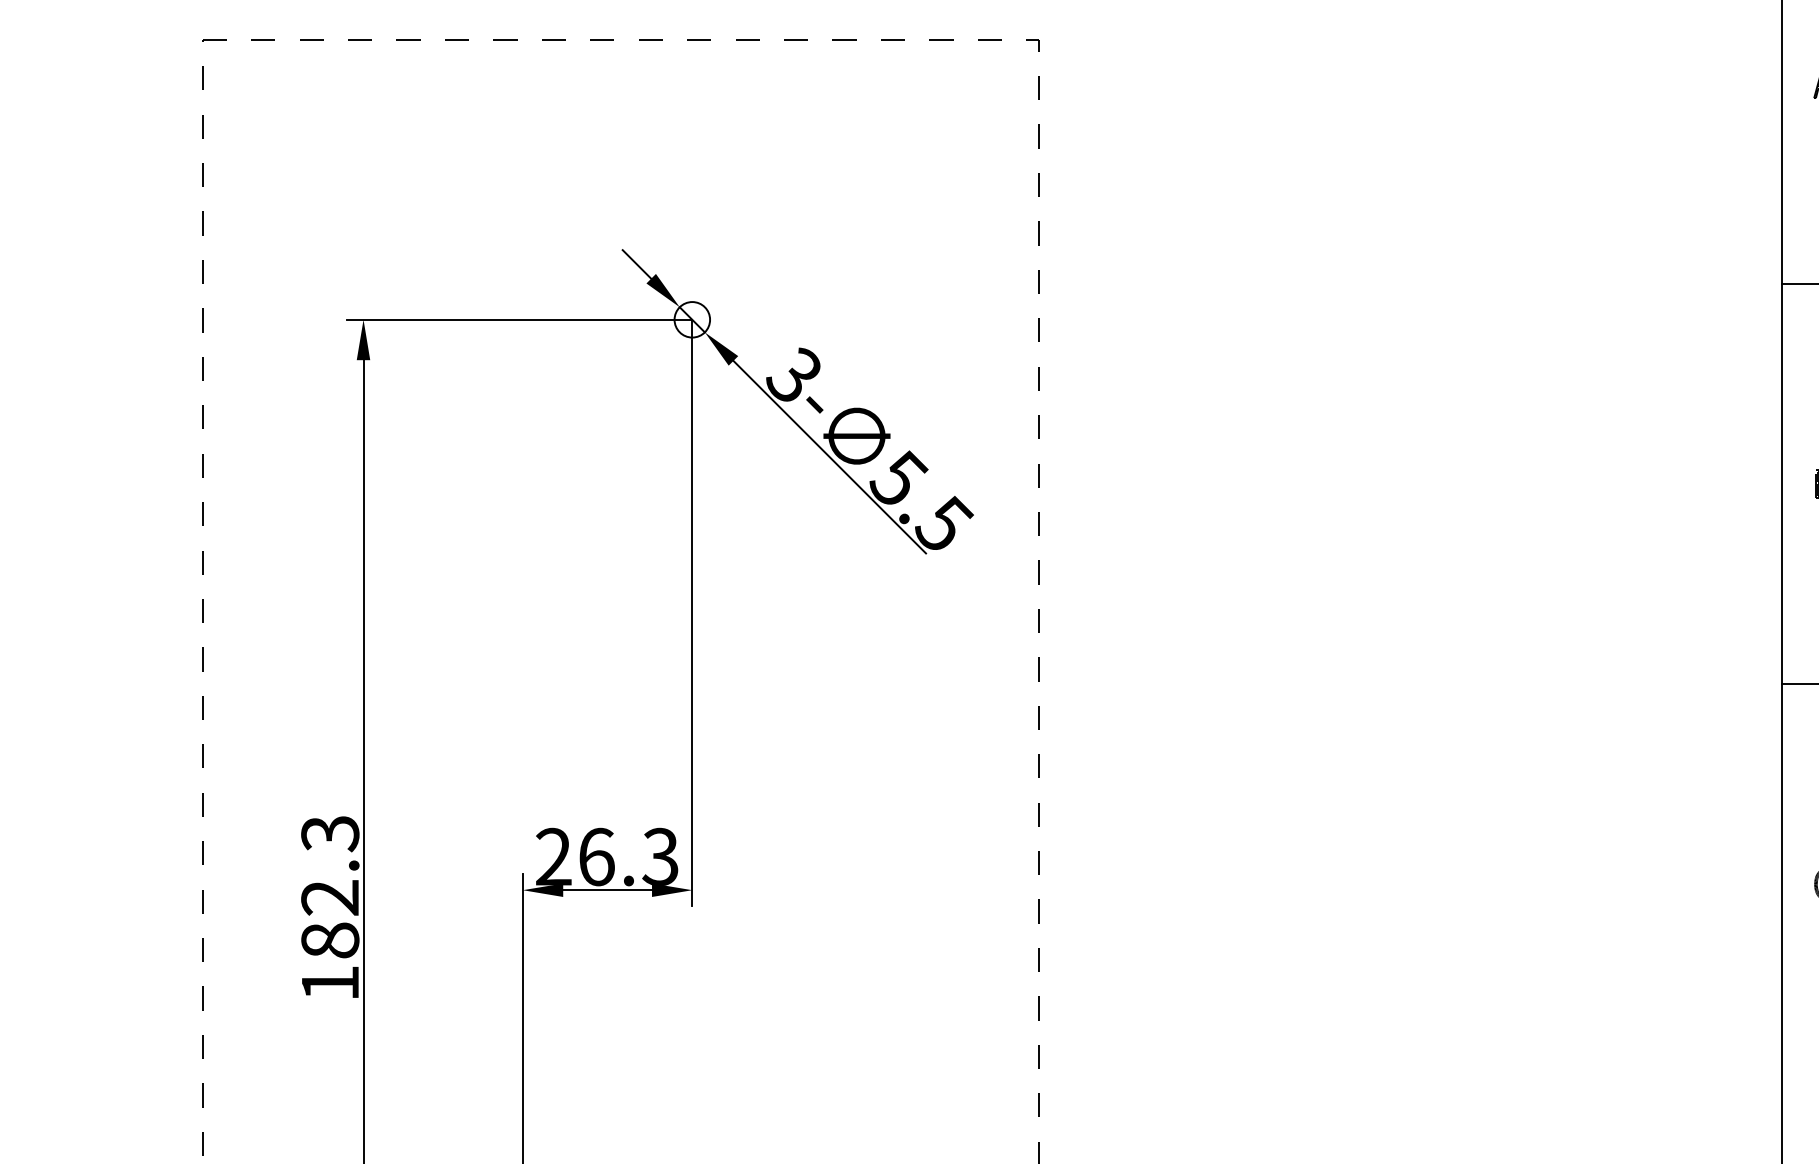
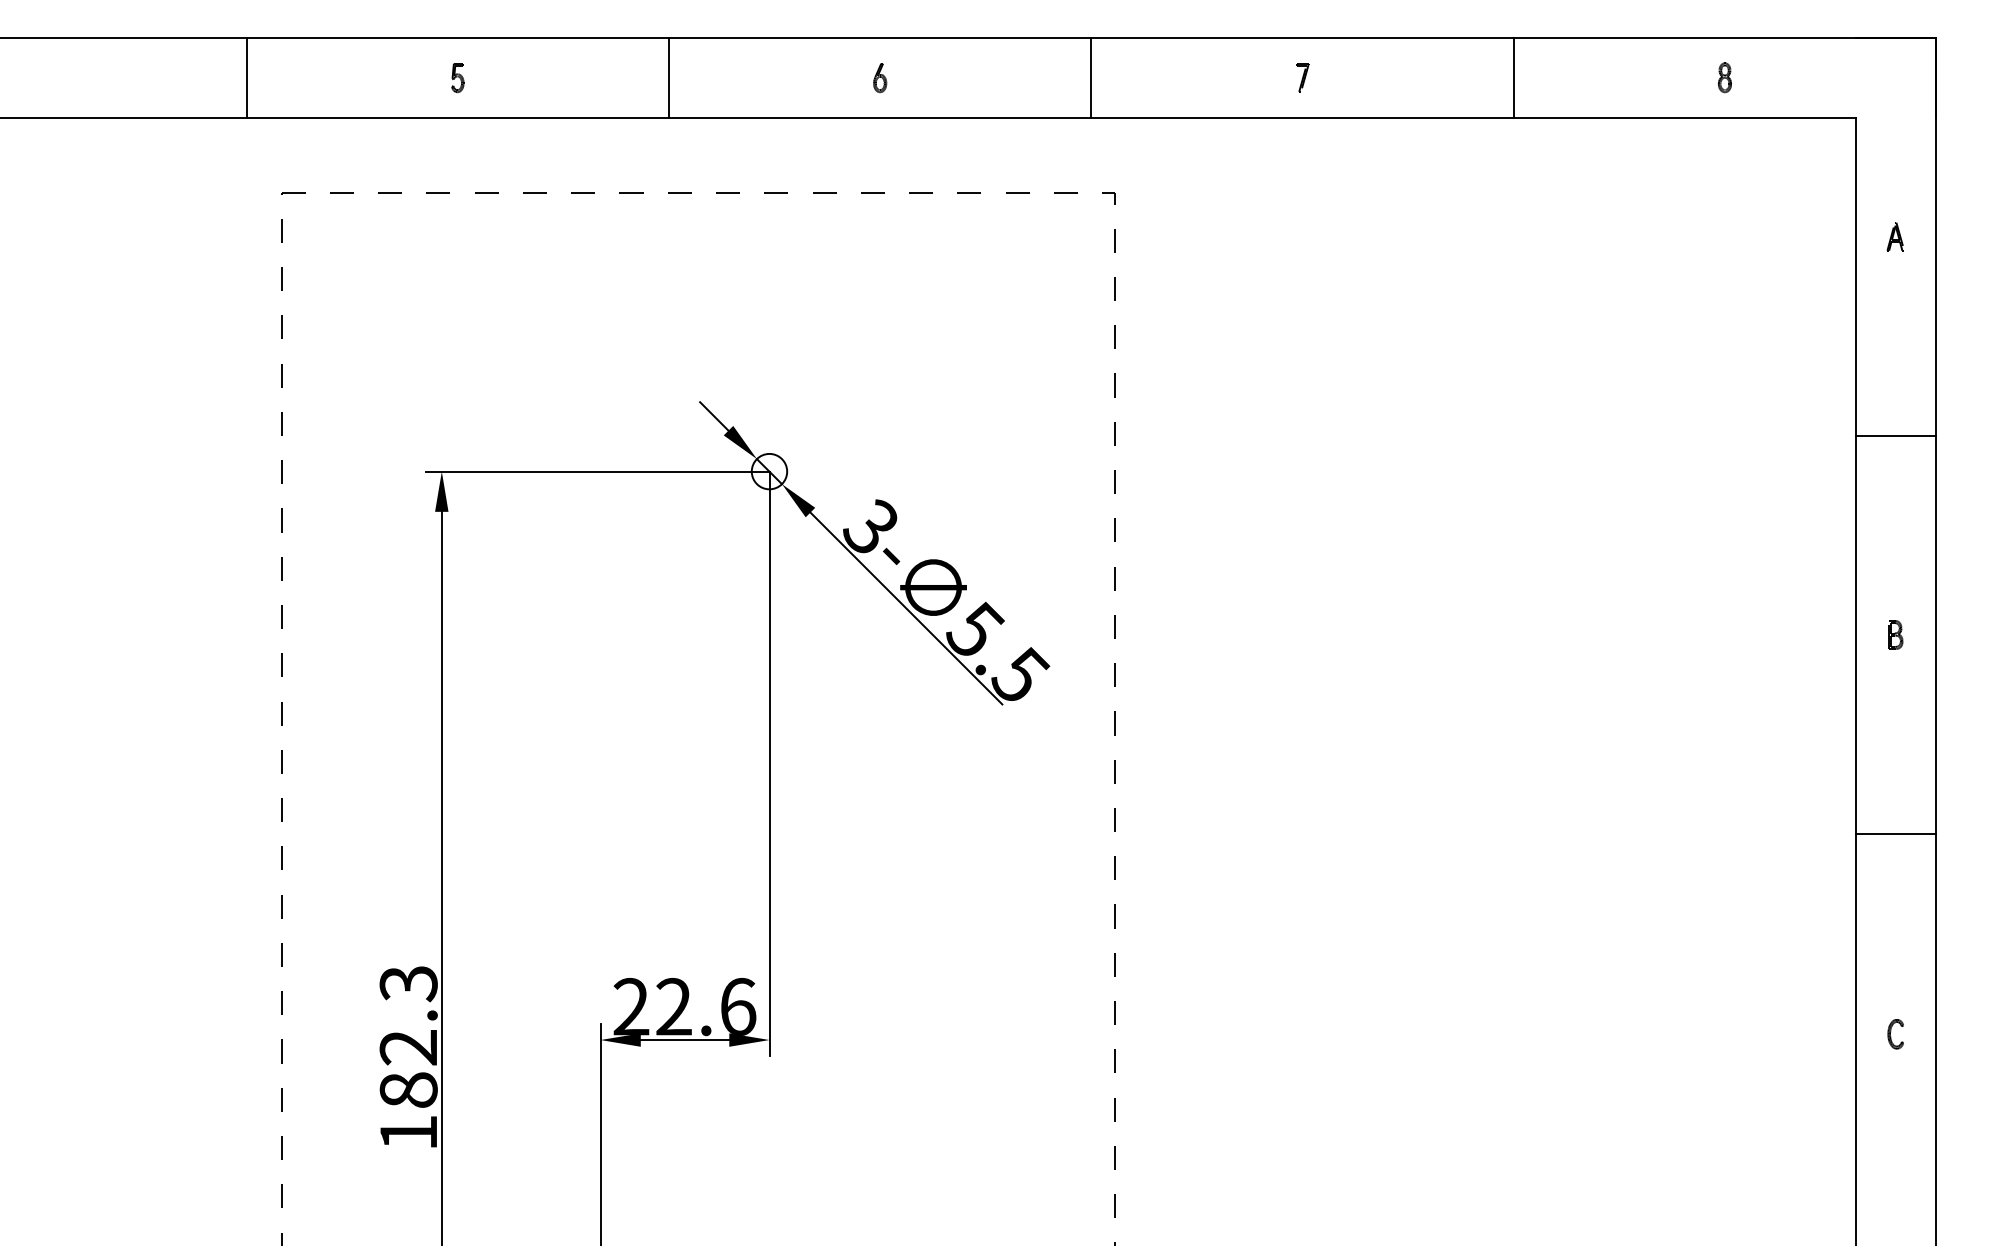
text: (629, 856) -> (706, 1006), 26.3 -> 22.6

